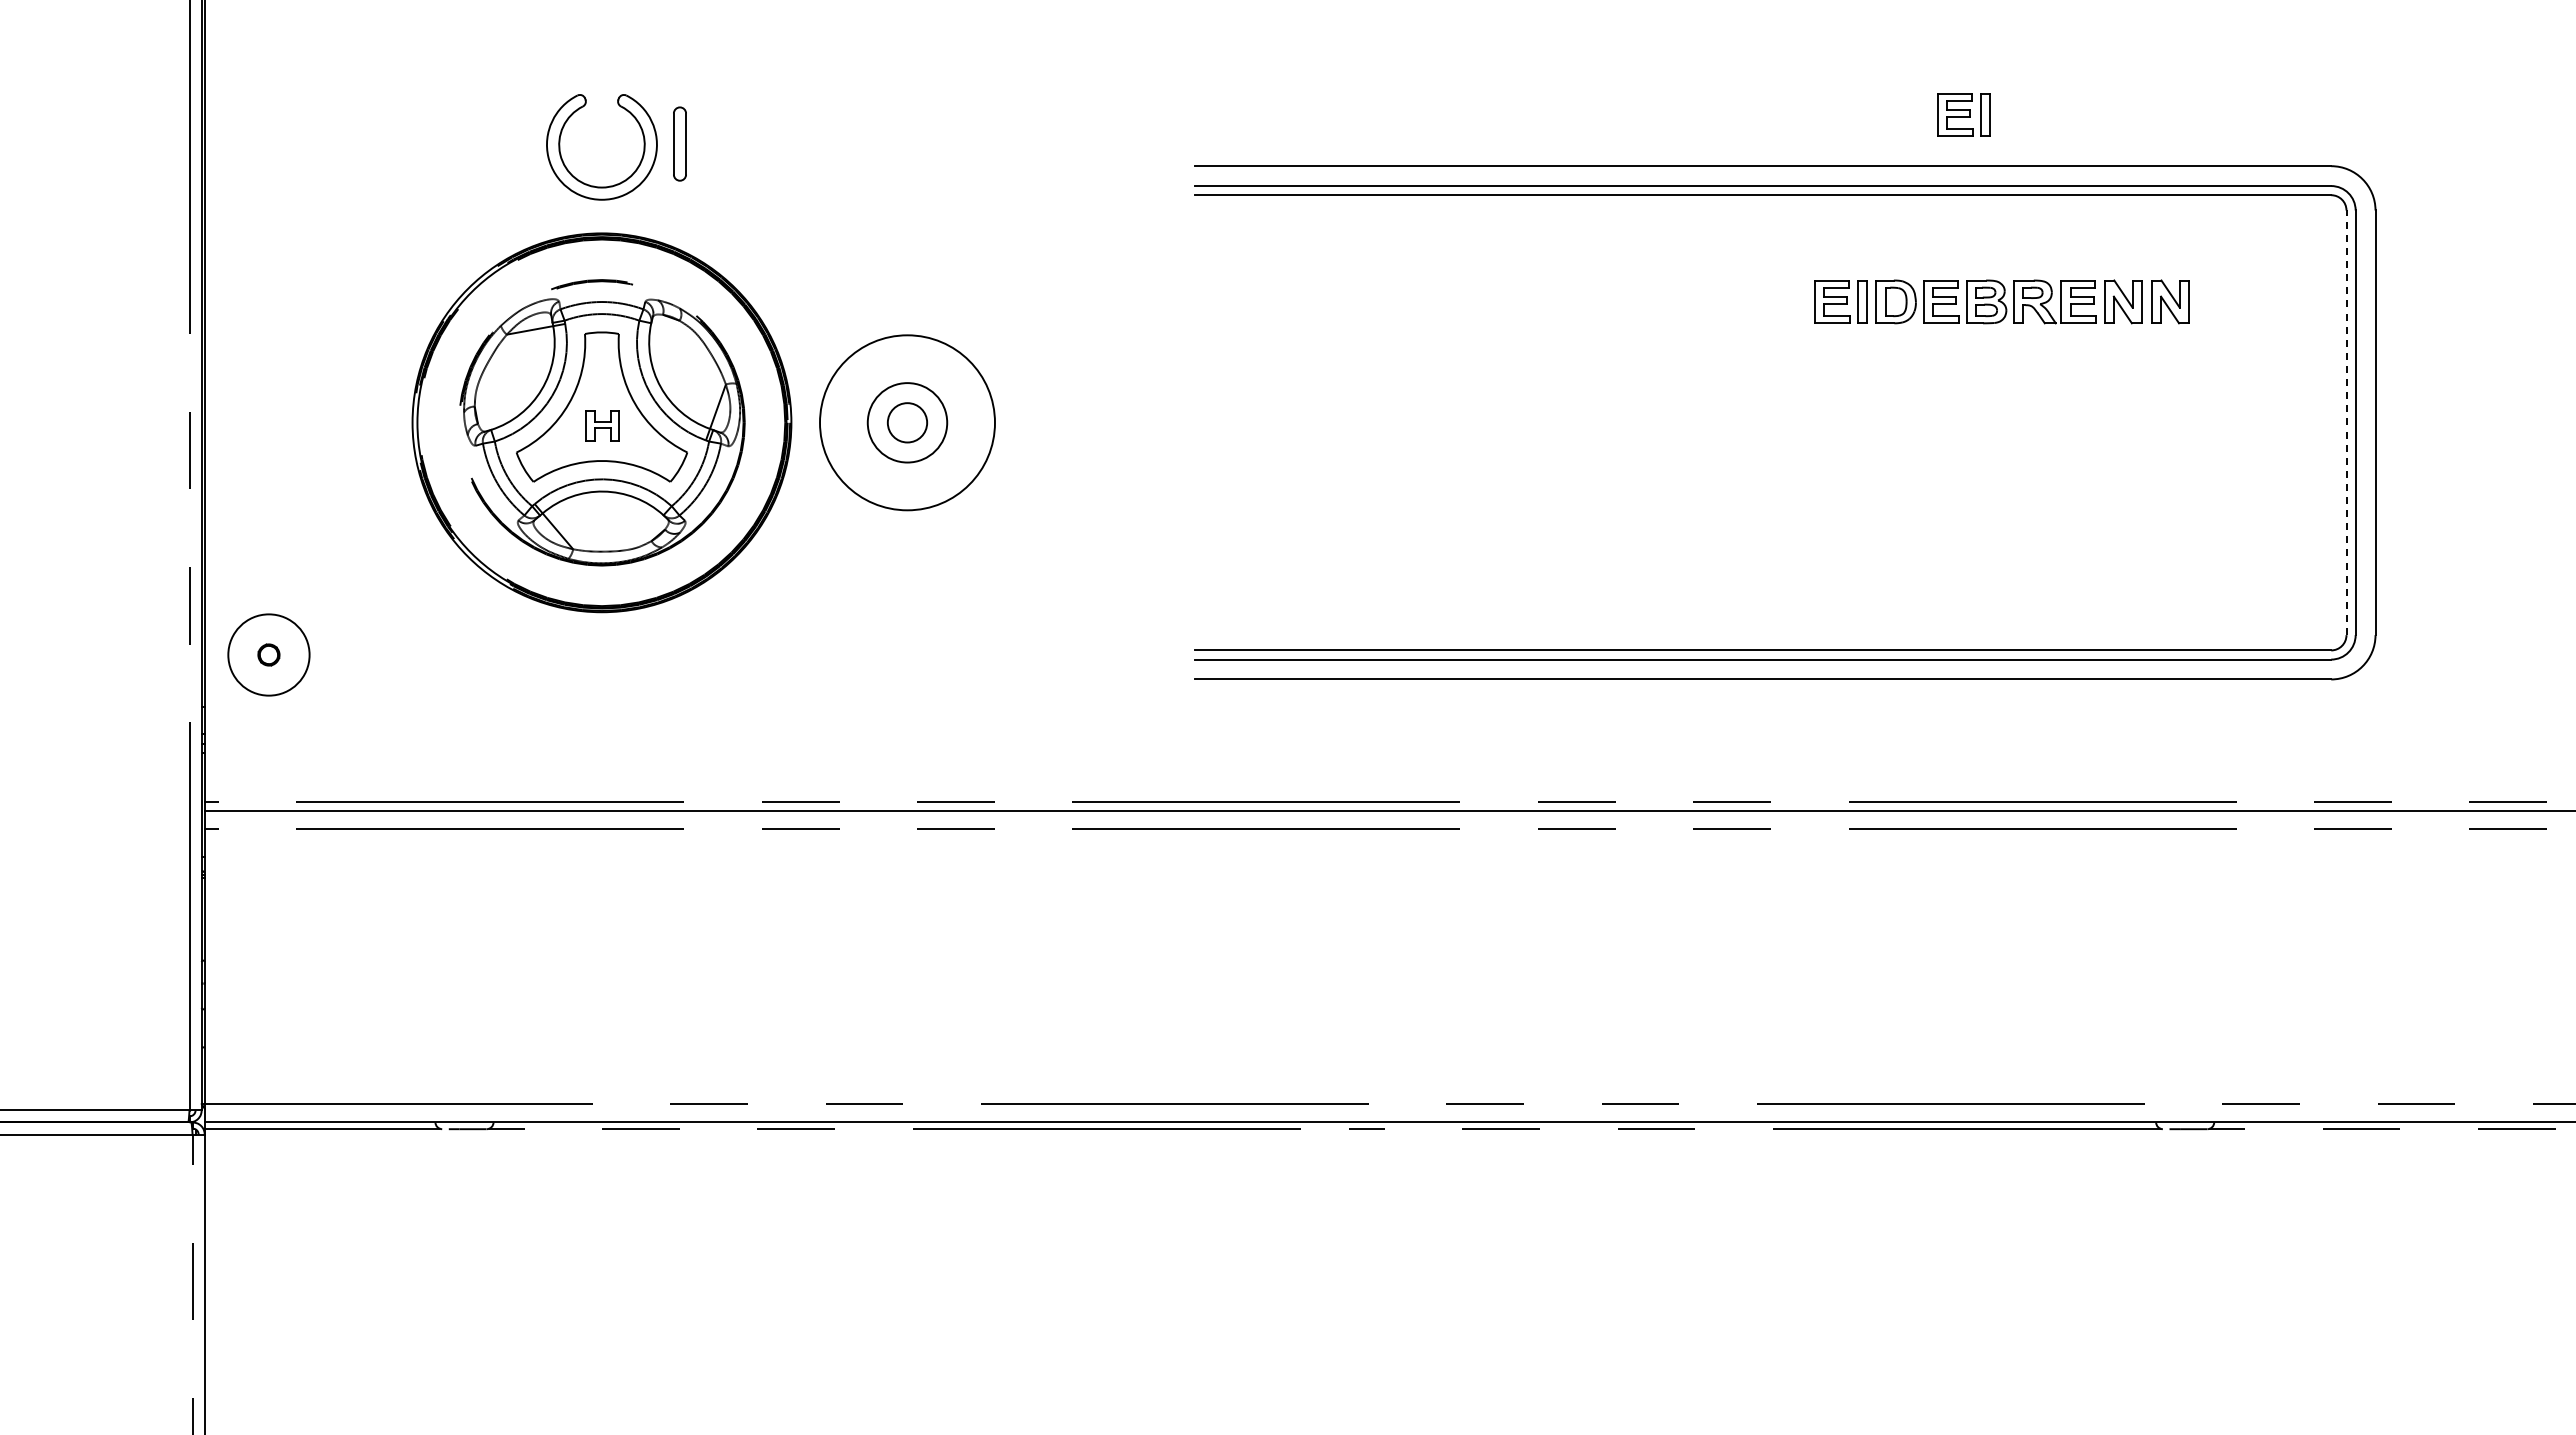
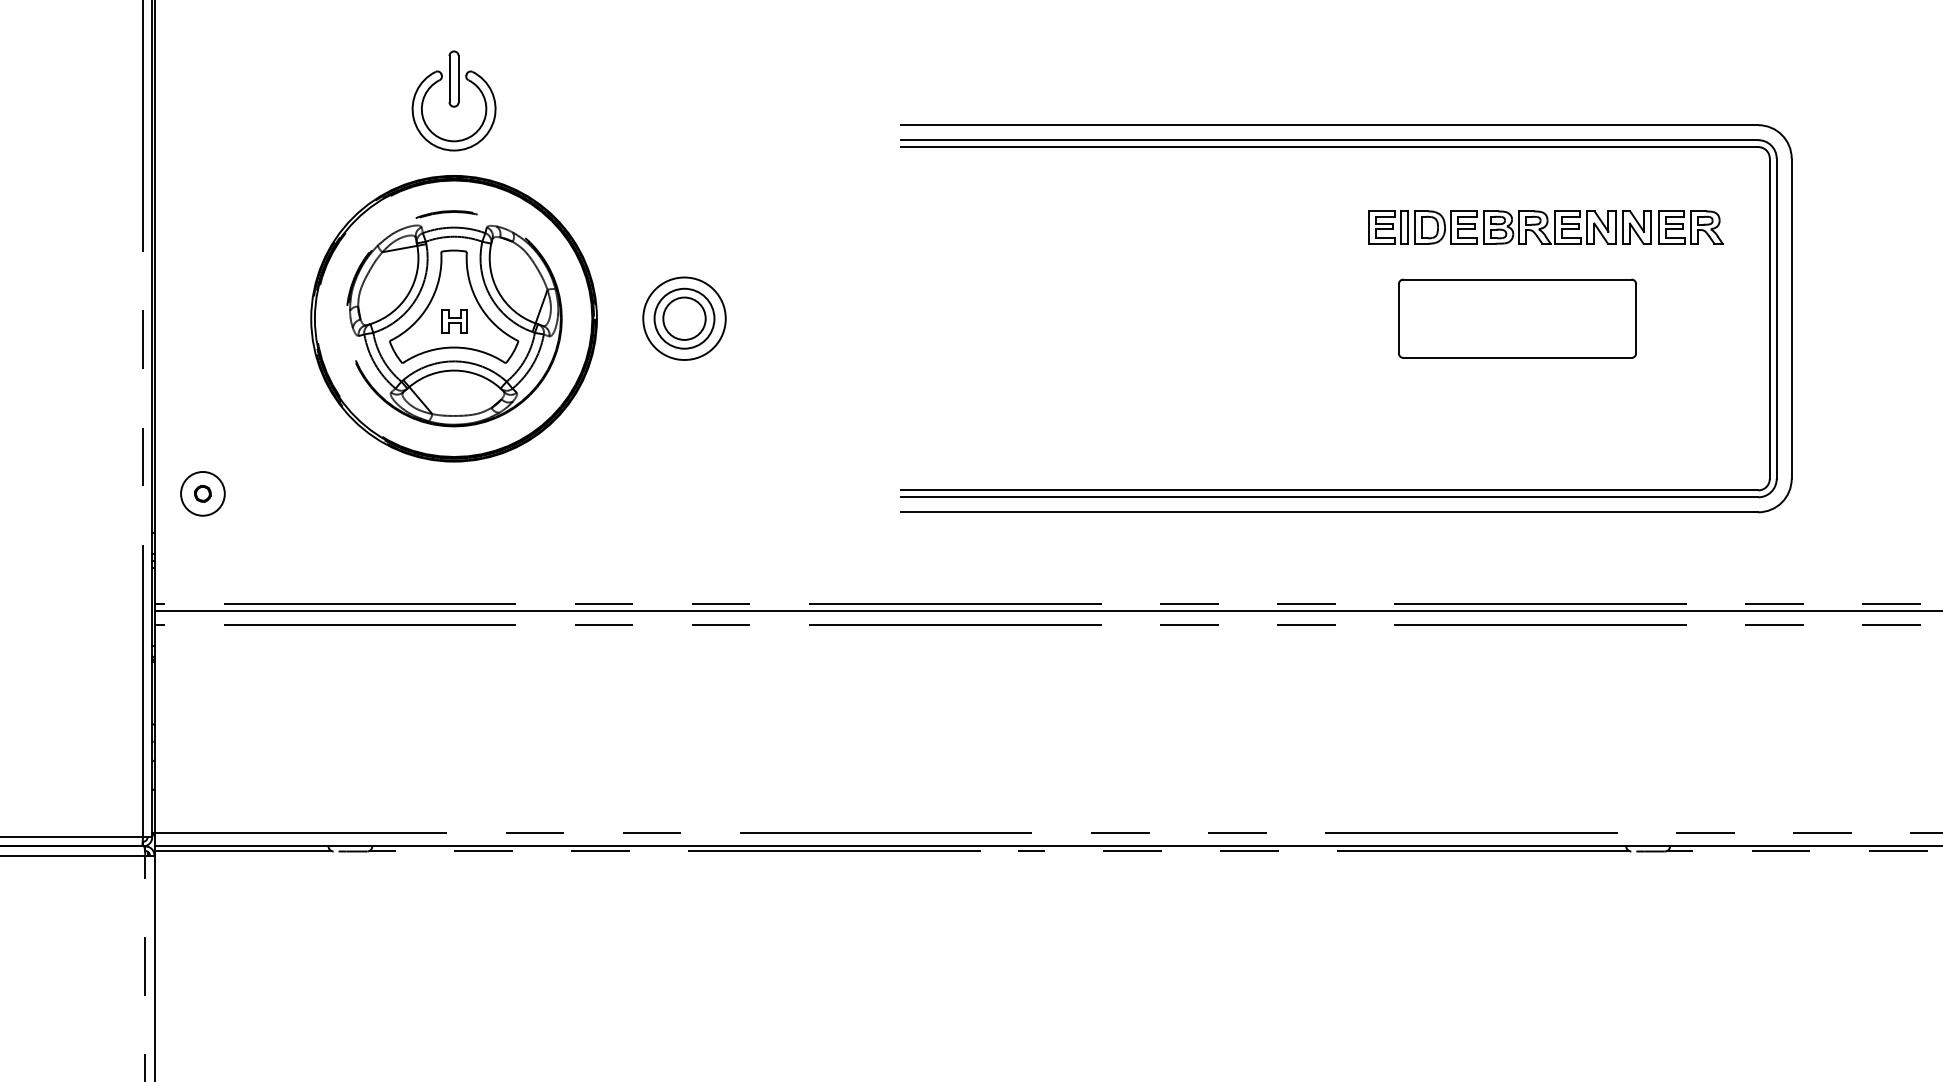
part: (1963, 114) -> (1480, 86), removed
part: (679, 143) -> (453, 78), moved
part: (2241, 301) -> (1690, 227), added
circle: (907, 422) -> (684, 318), size x0.62
circle: (907, 422) -> (684, 318), size x1.43
part: (2011, 422) -> (1517, 318), added
line: (2346, 422) -> (1769, 318), dashed -> solid
circle: (268, 655) -> (202, 494), size x0.71

